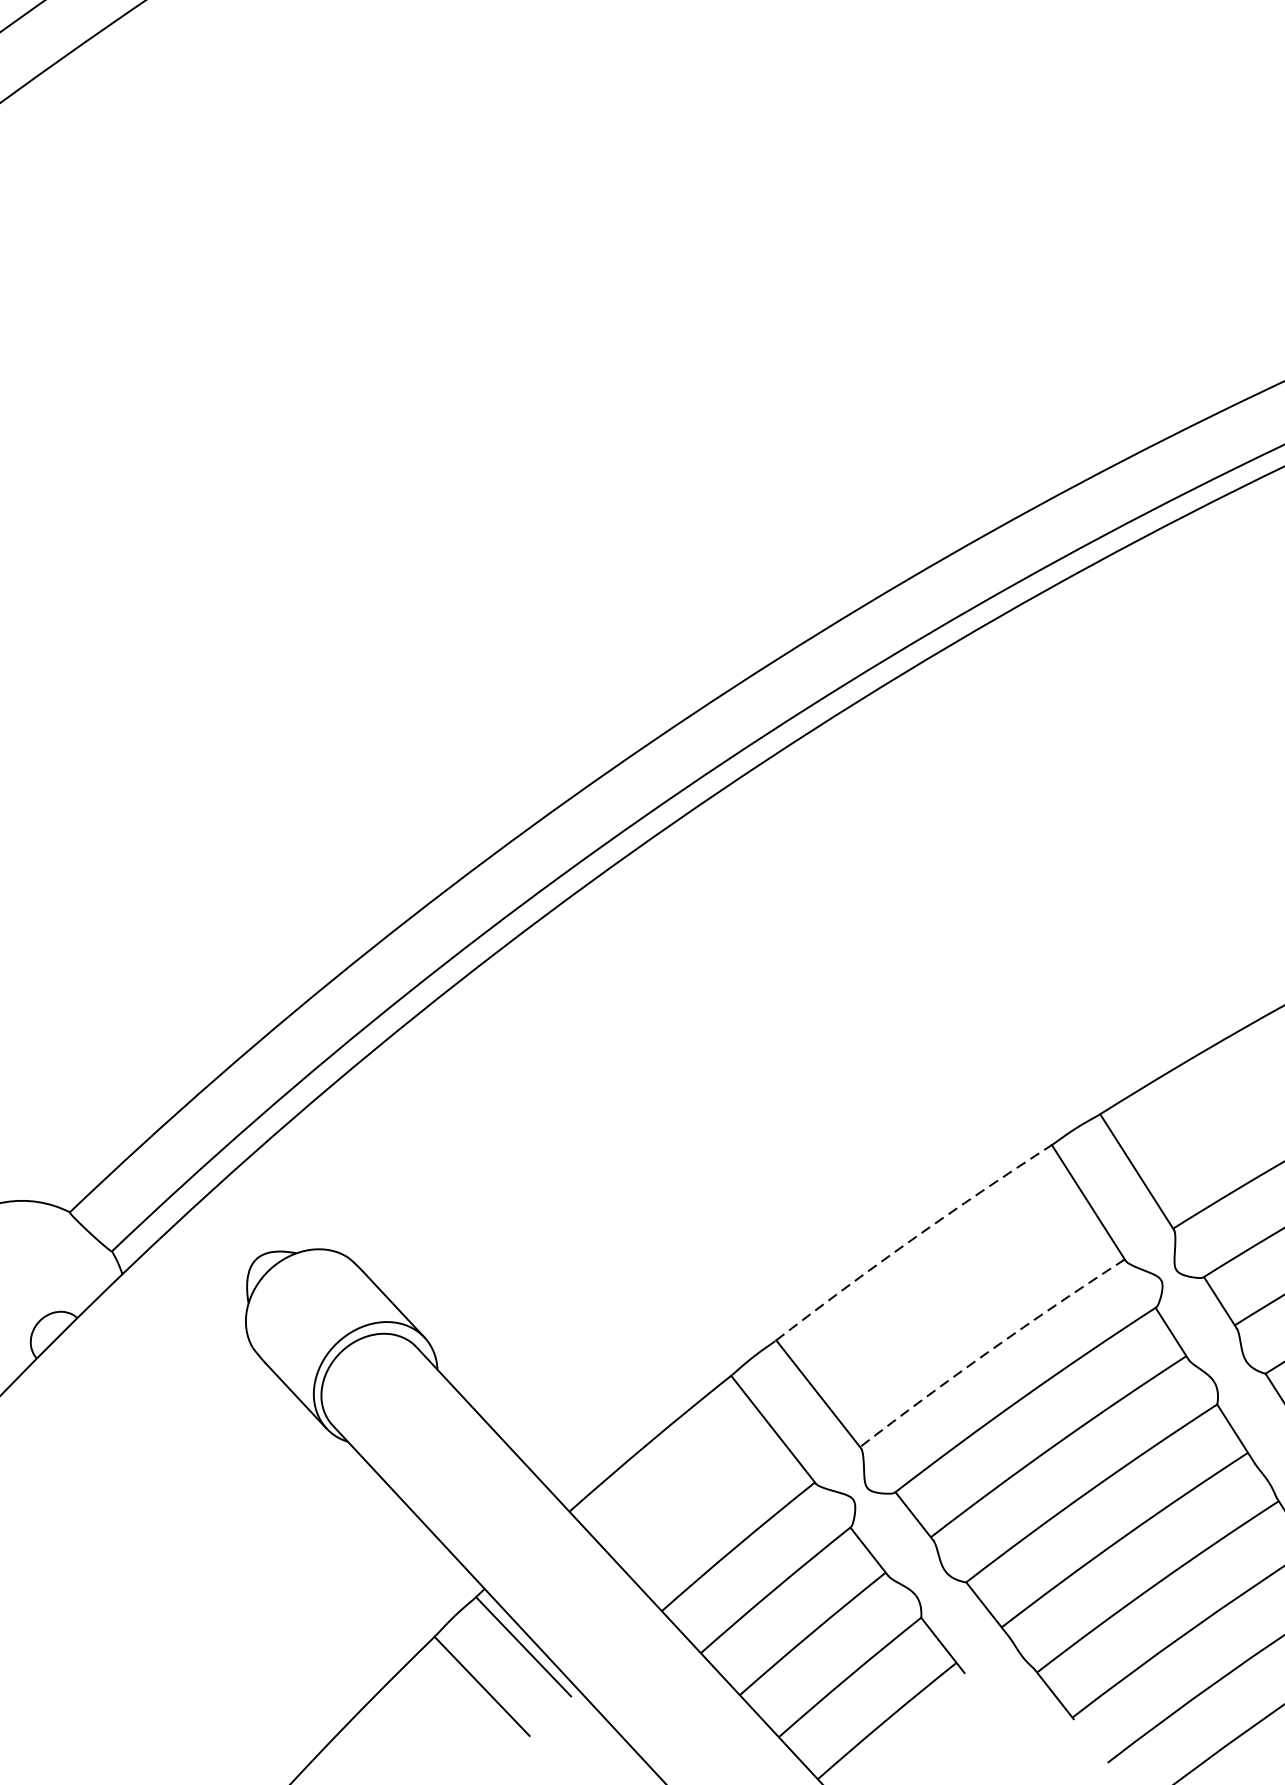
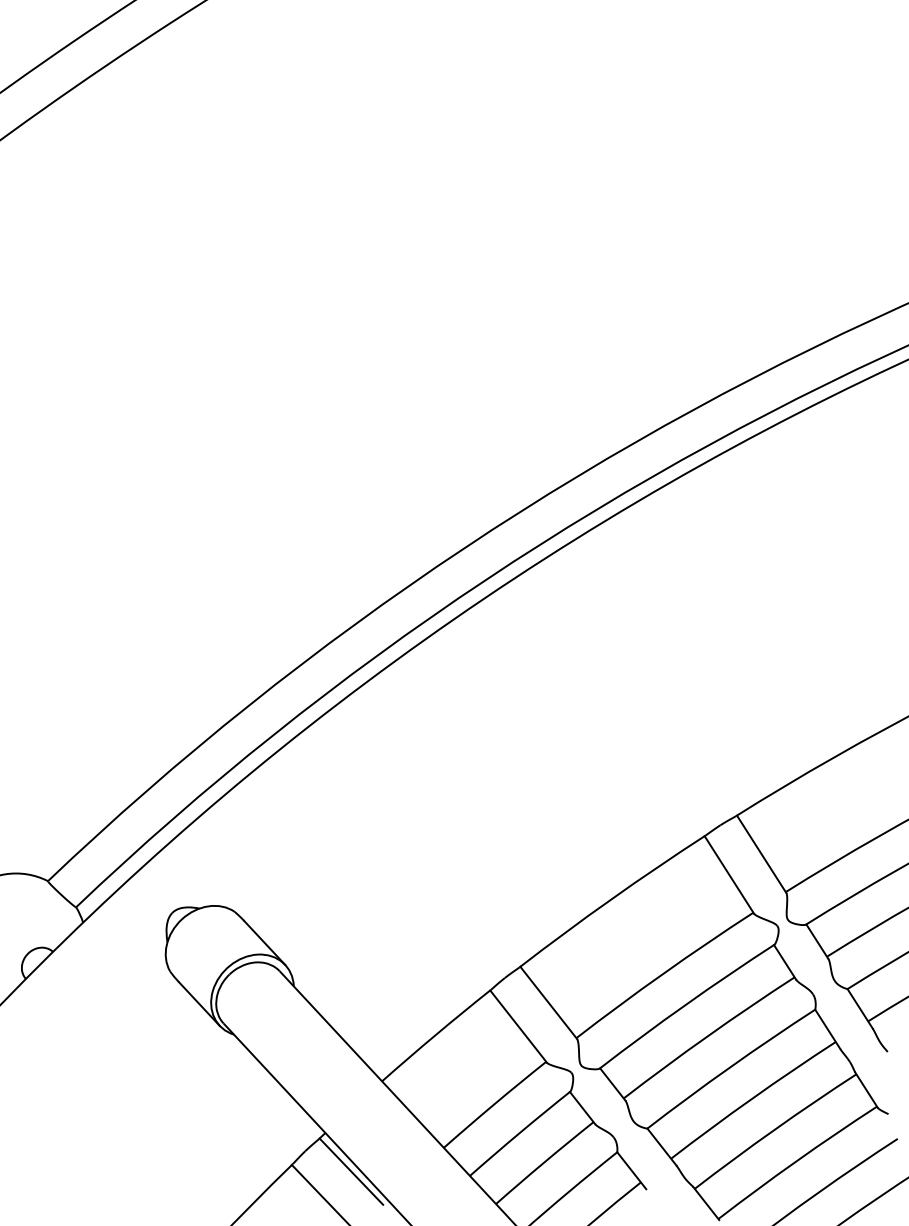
arc: (912, 1239) -> (611, 899), dashed -> solid
arc: (990, 1350) -> (663, 973), dashed -> solid

